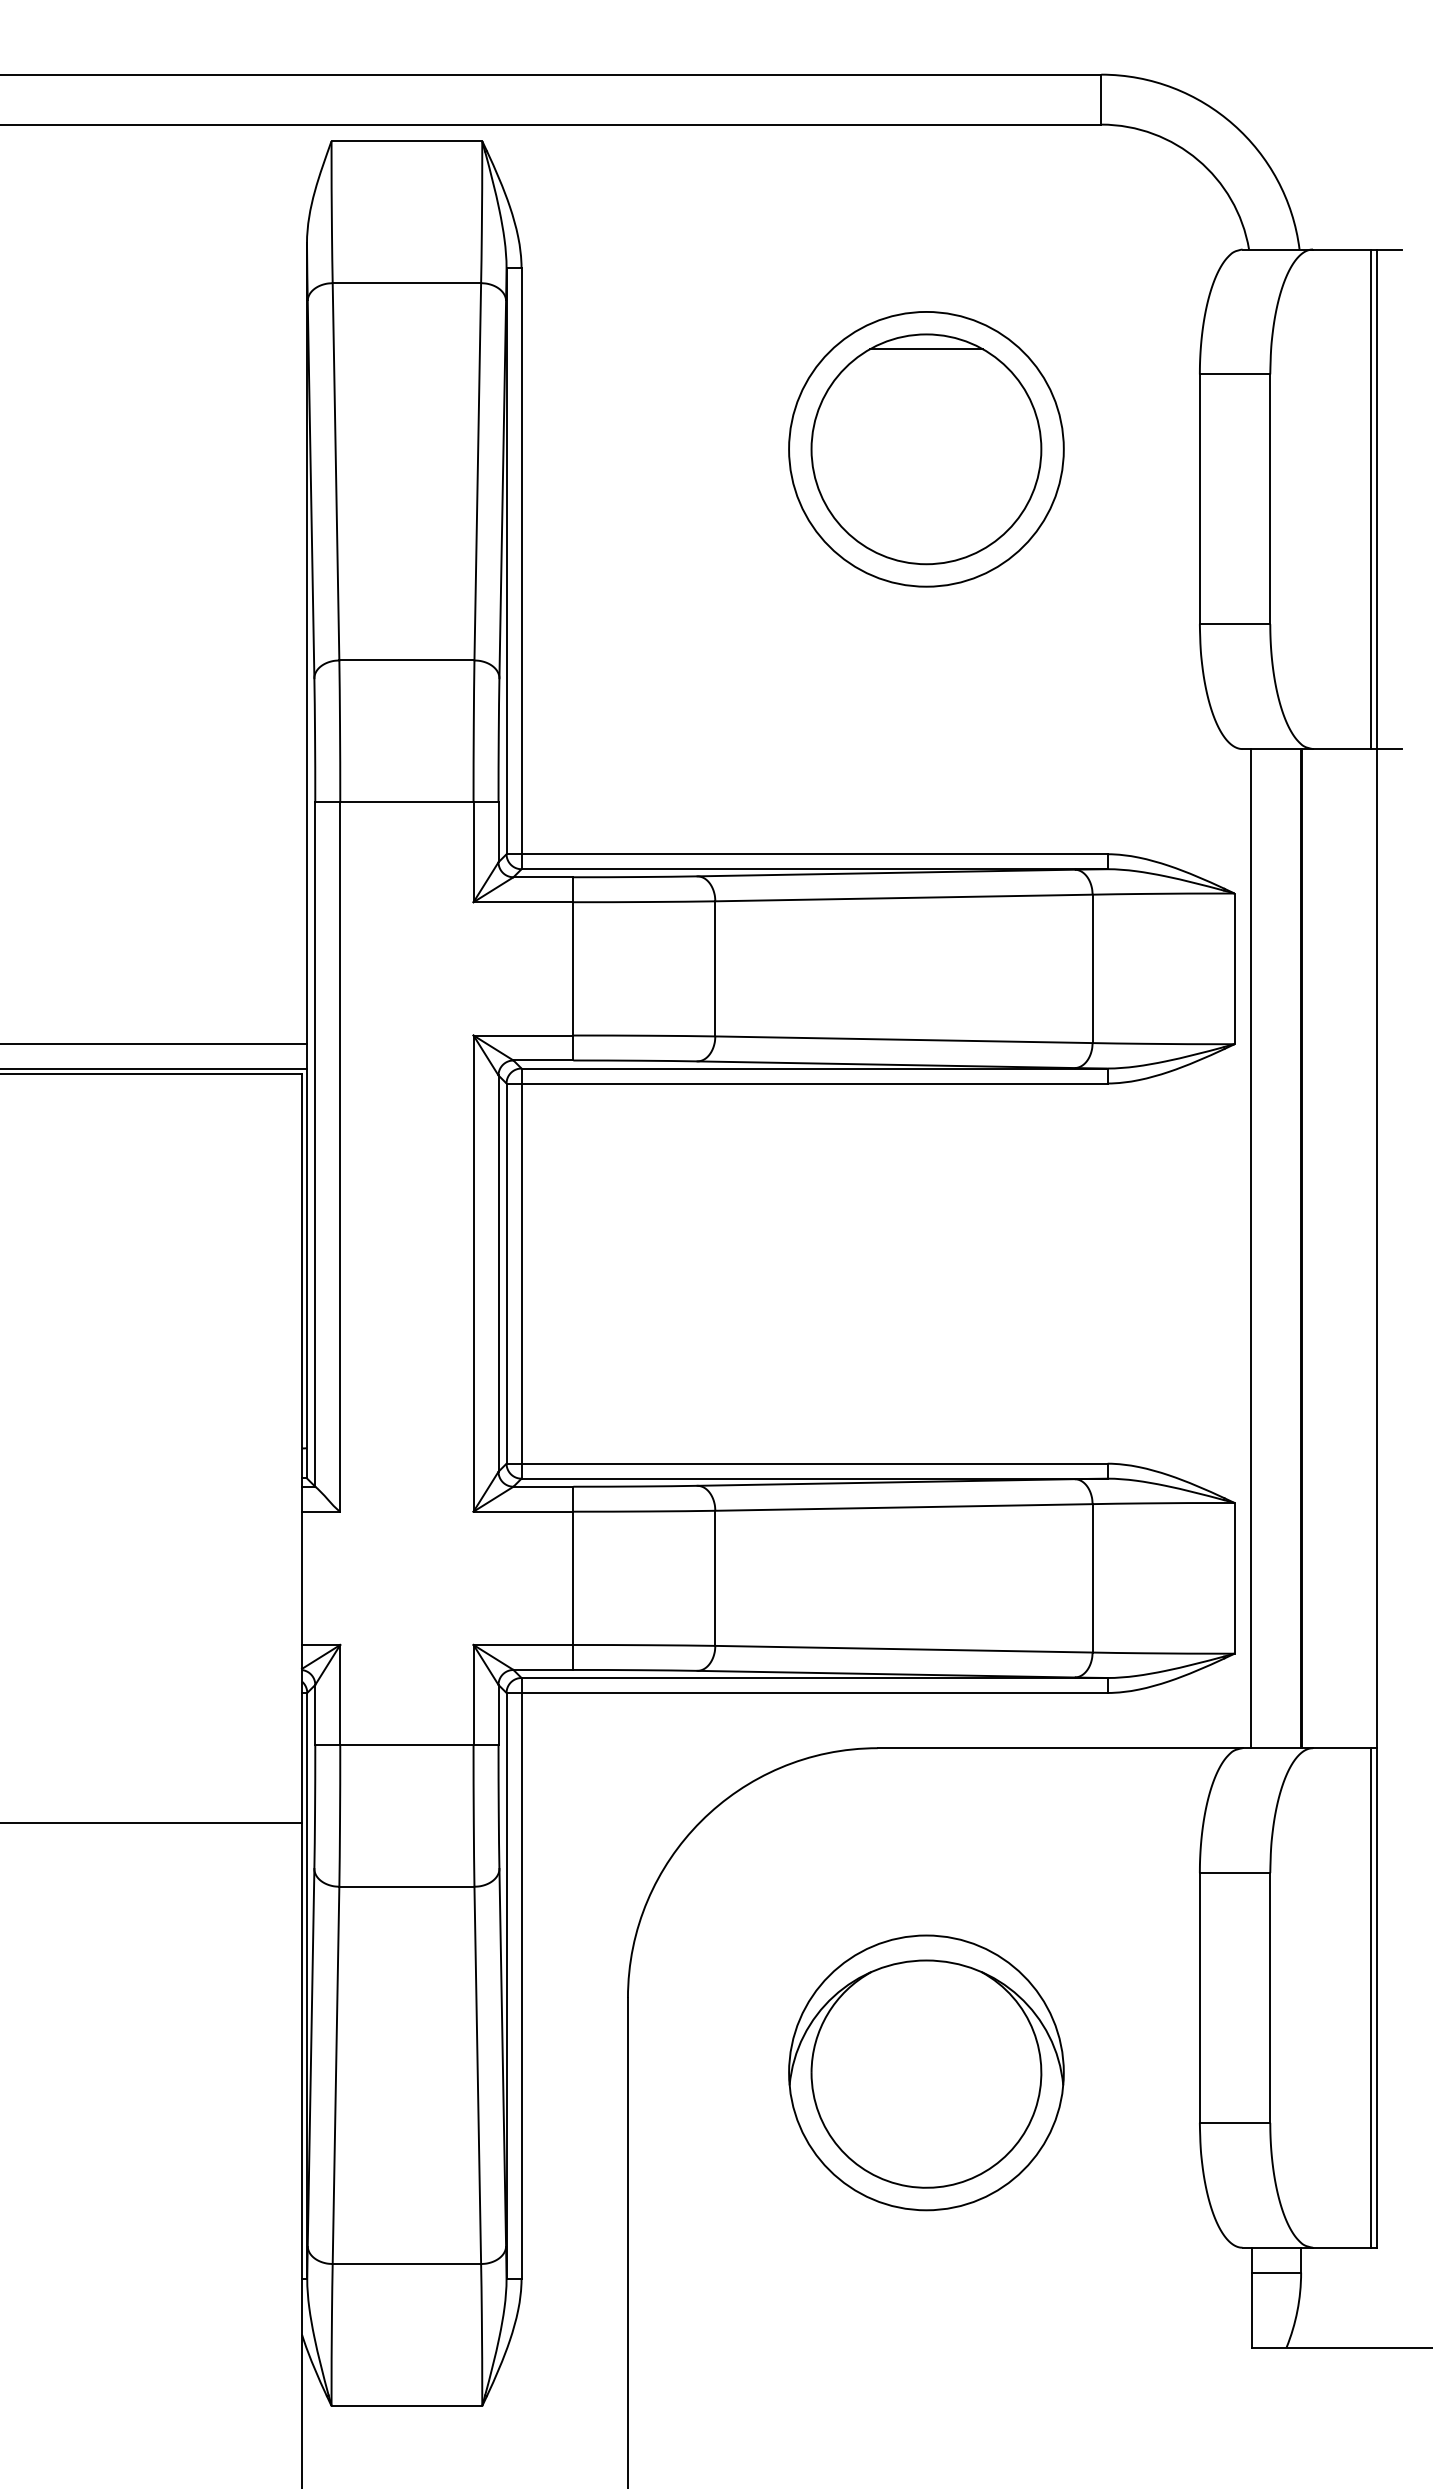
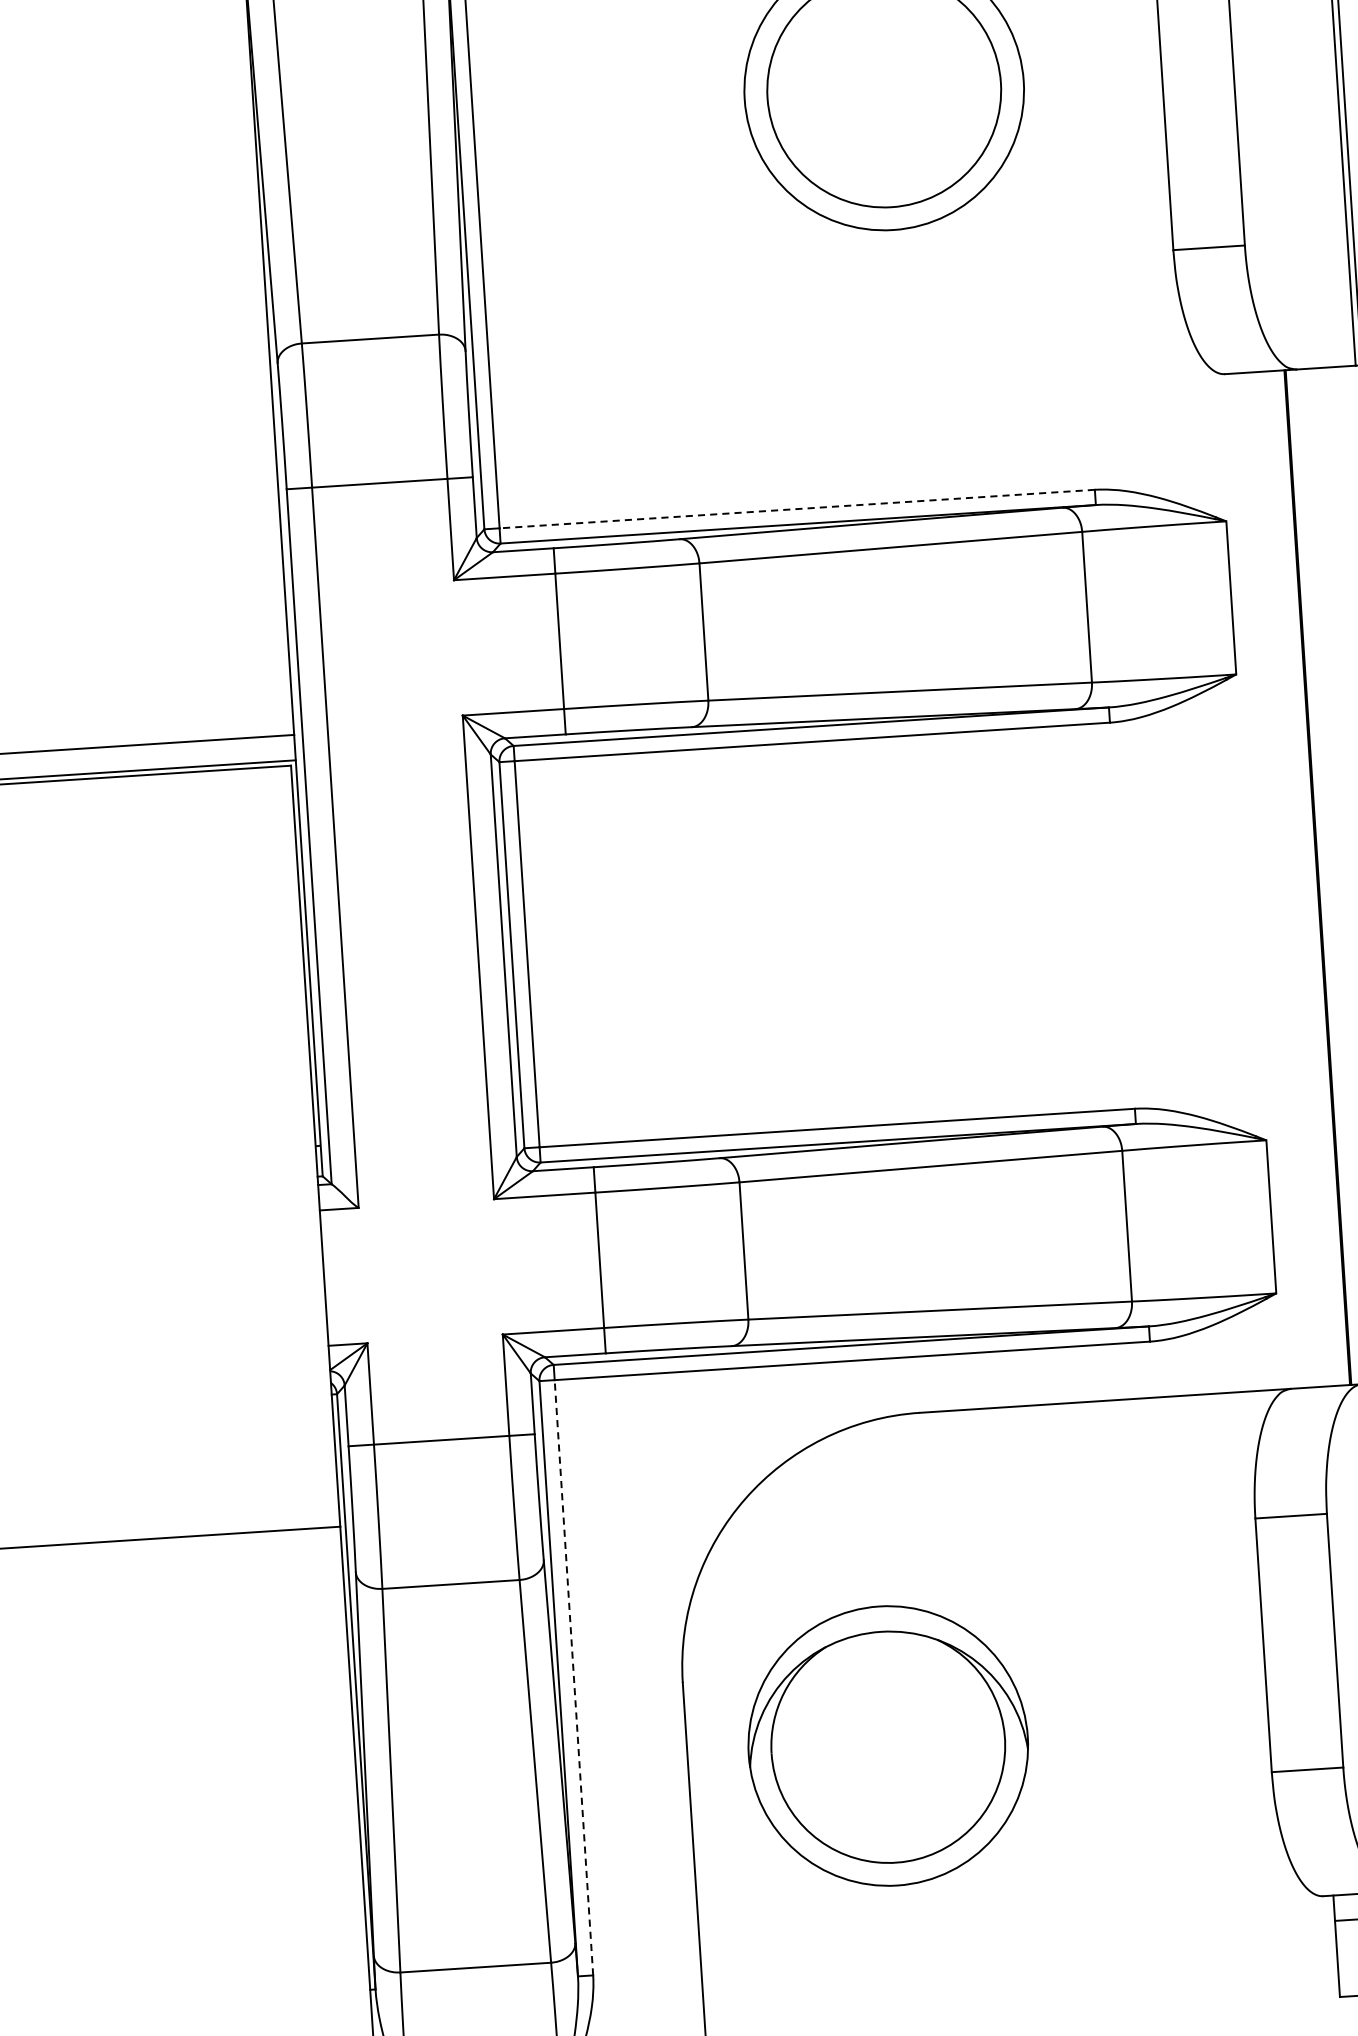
line: (814, 854) -> (797, 509), solid -> dashed
line: (1251, 1248) -> (1266, 880), removed
line: (521, 1985) -> (573, 1677), solid -> dashed
part: (926, 2072) -> (888, 1745), moved

